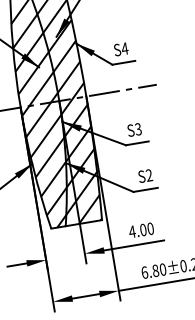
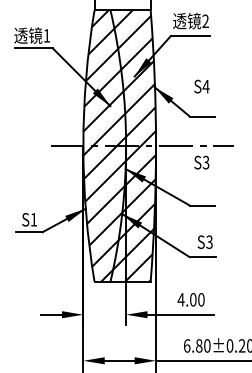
text: (120, 49) -> (201, 86), moved
text: (134, 129) -> (201, 162), moved
text: (149, 175) -> (209, 242), S2 -> S3

